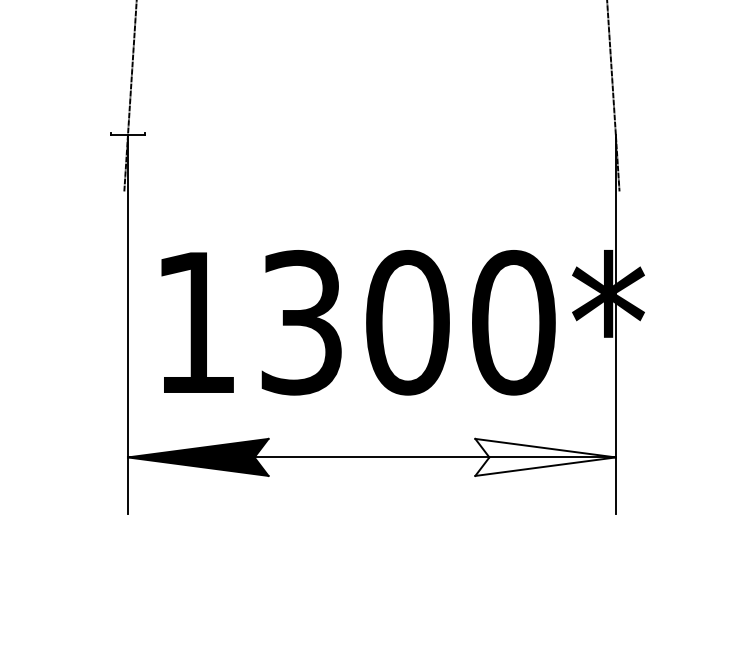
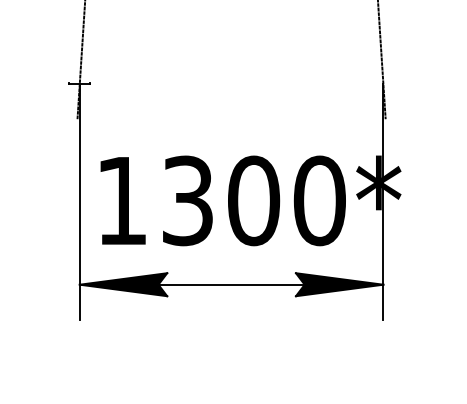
fill: (545, 457) -> (339, 284), added

